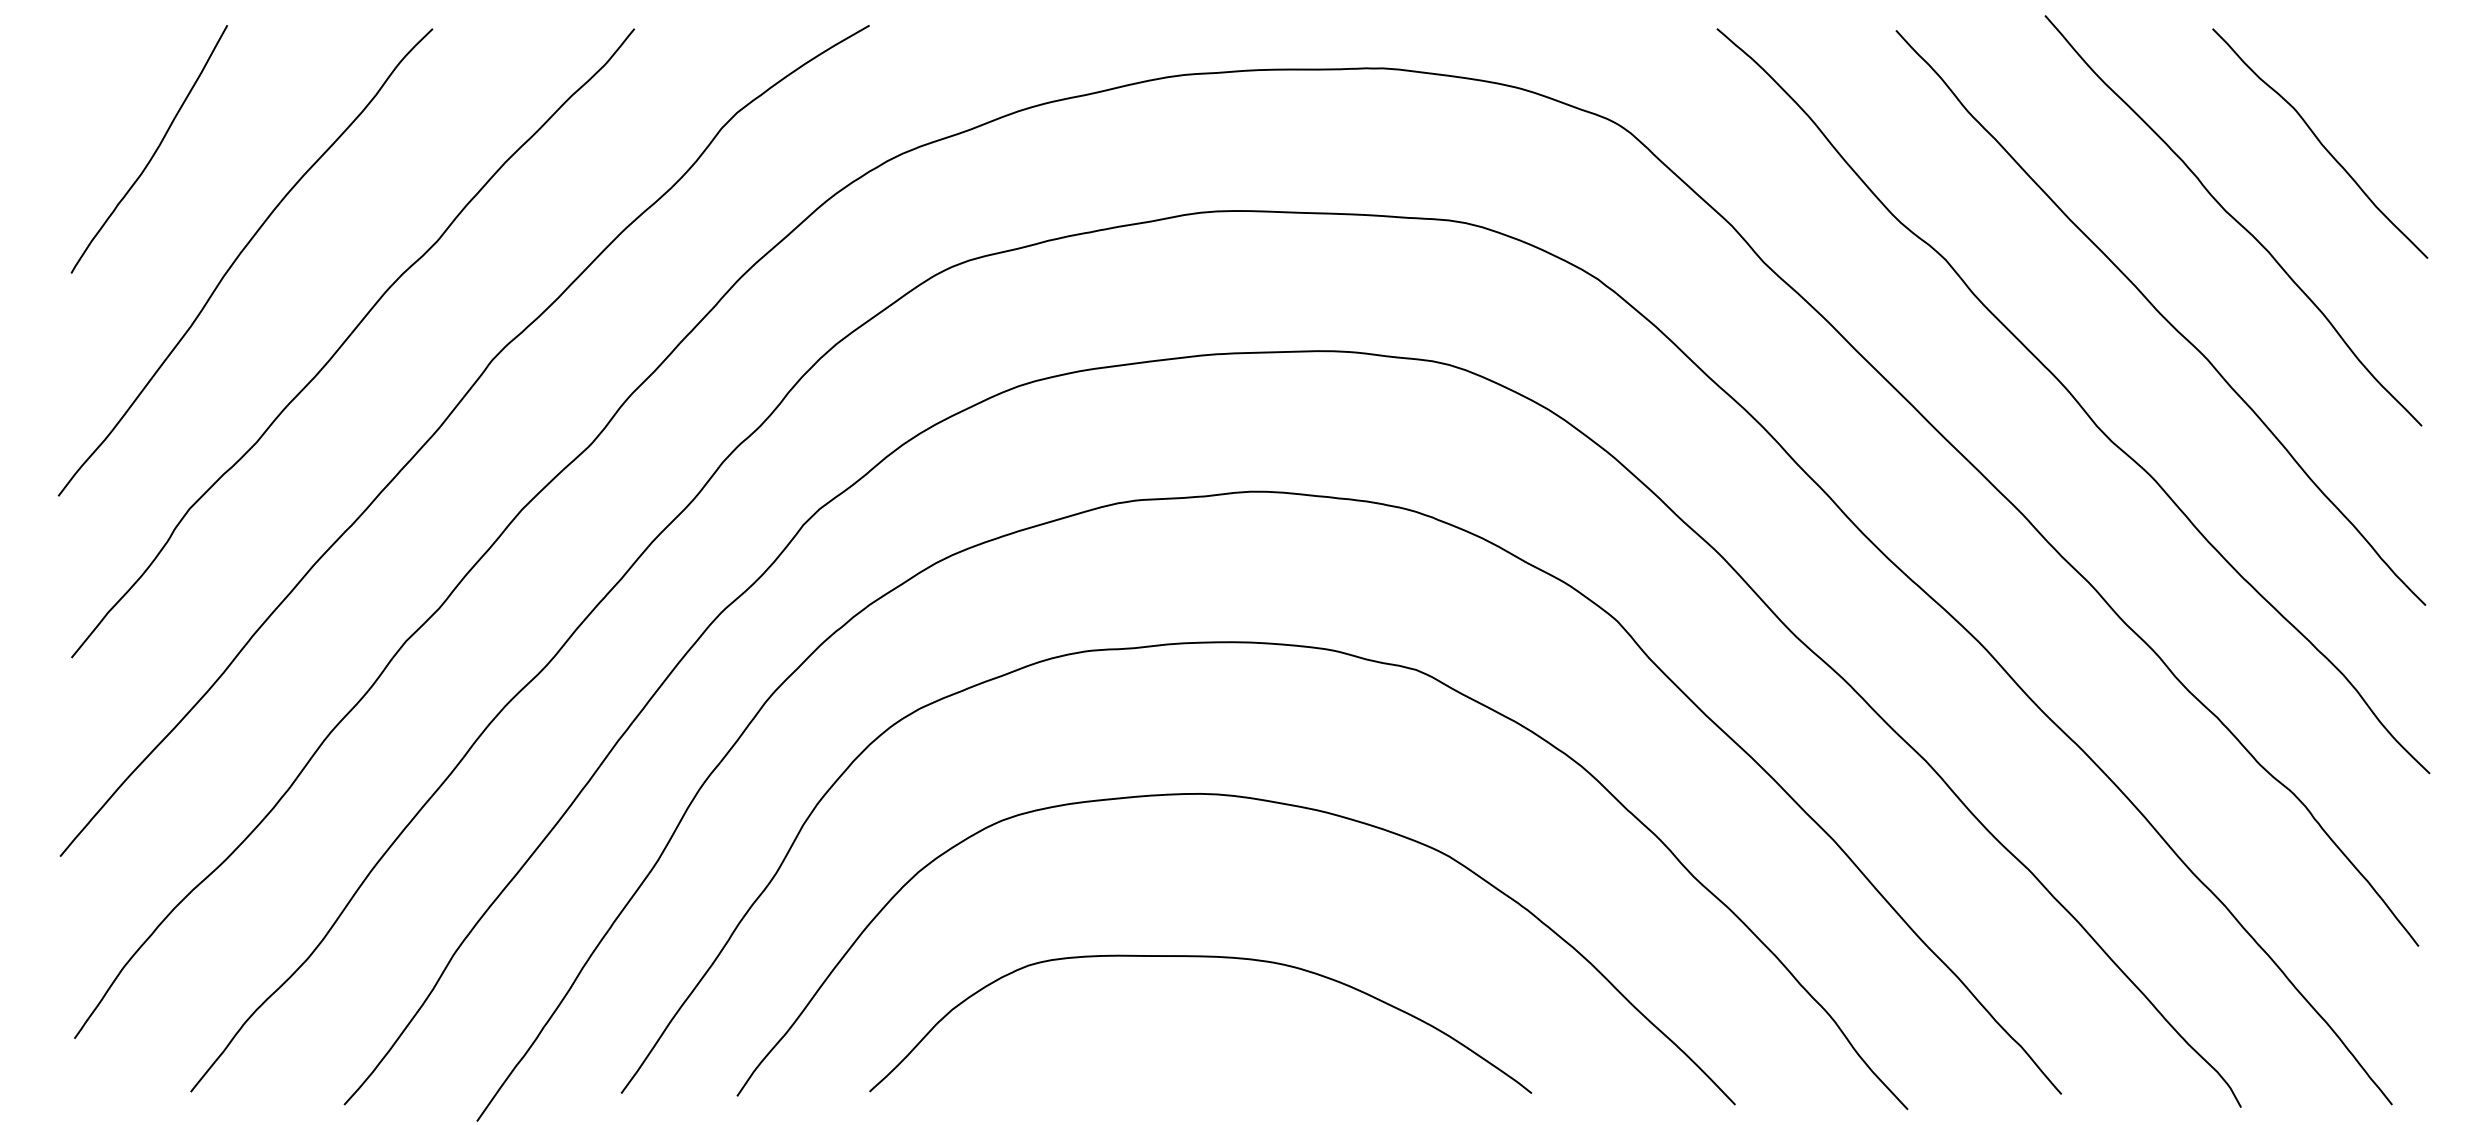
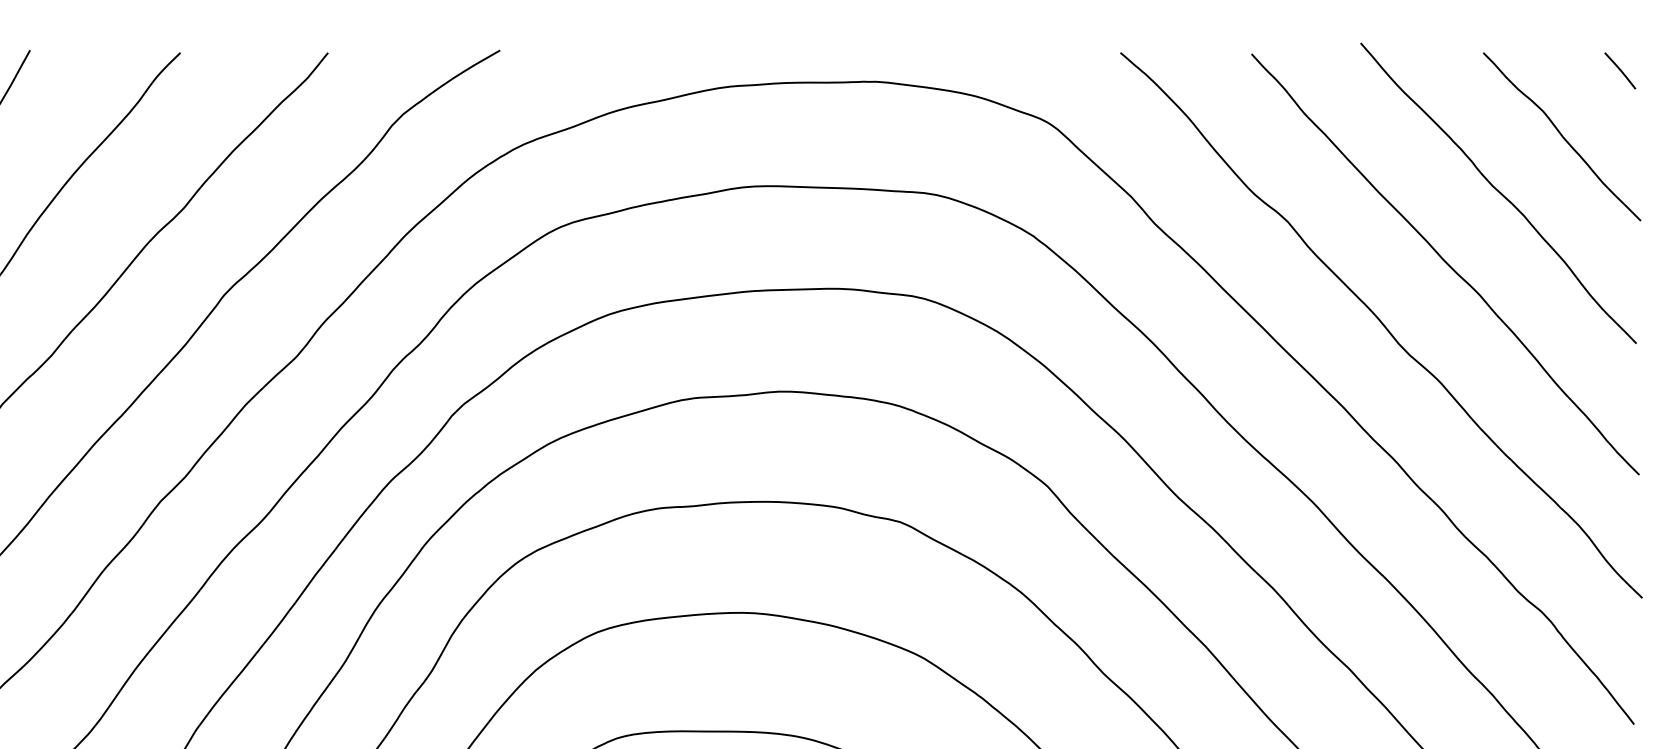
line: (2399, 53) -> (1620, 70), added

